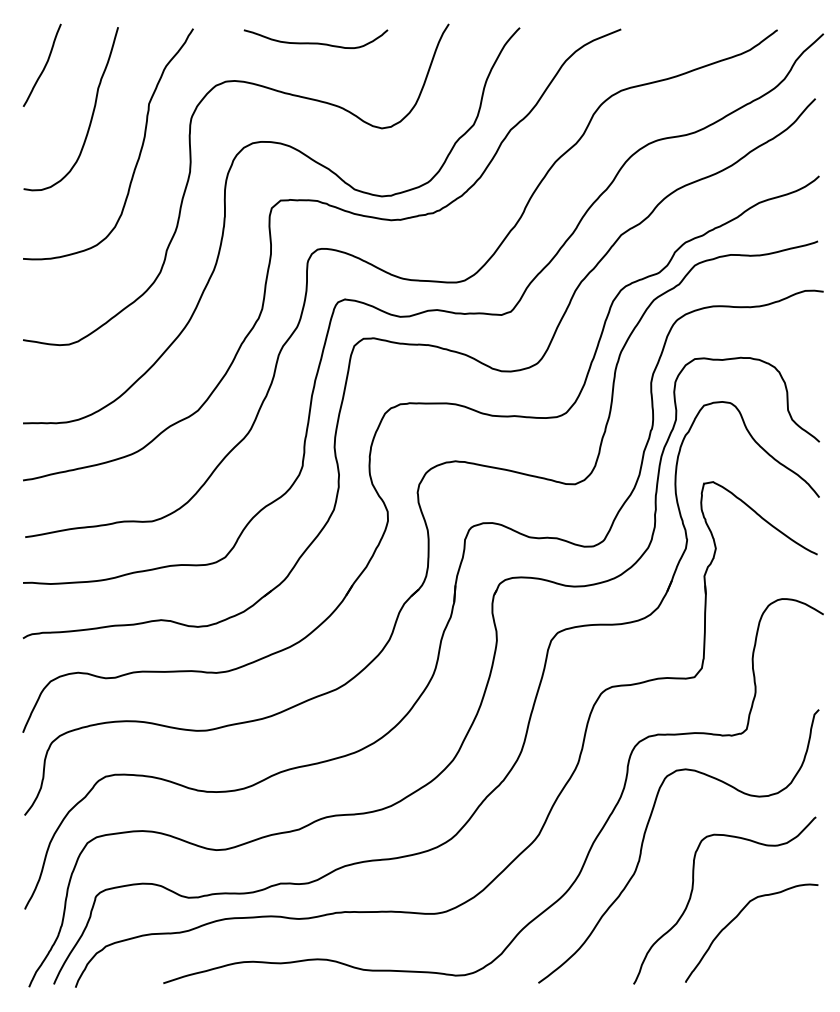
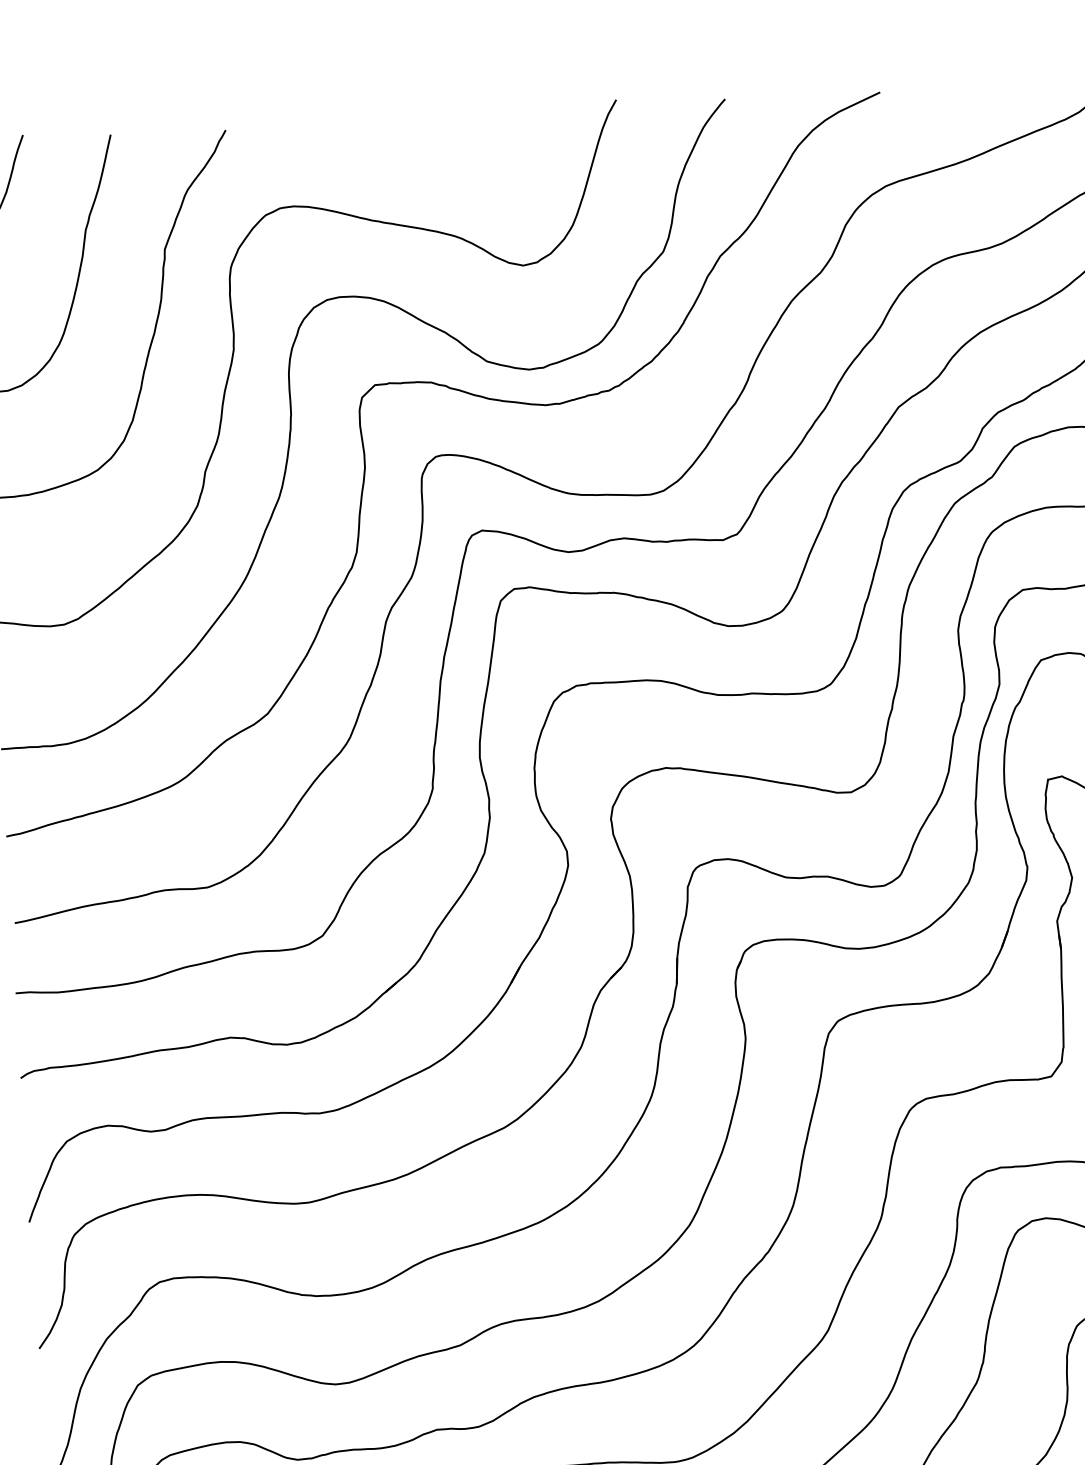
curve: (315, 42) -> (413, 140), removed

